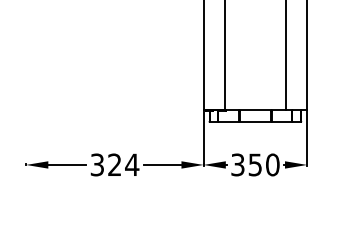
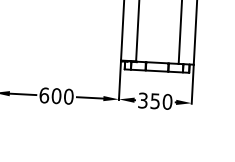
text: (114, 164) -> (56, 95), 324 -> 600

